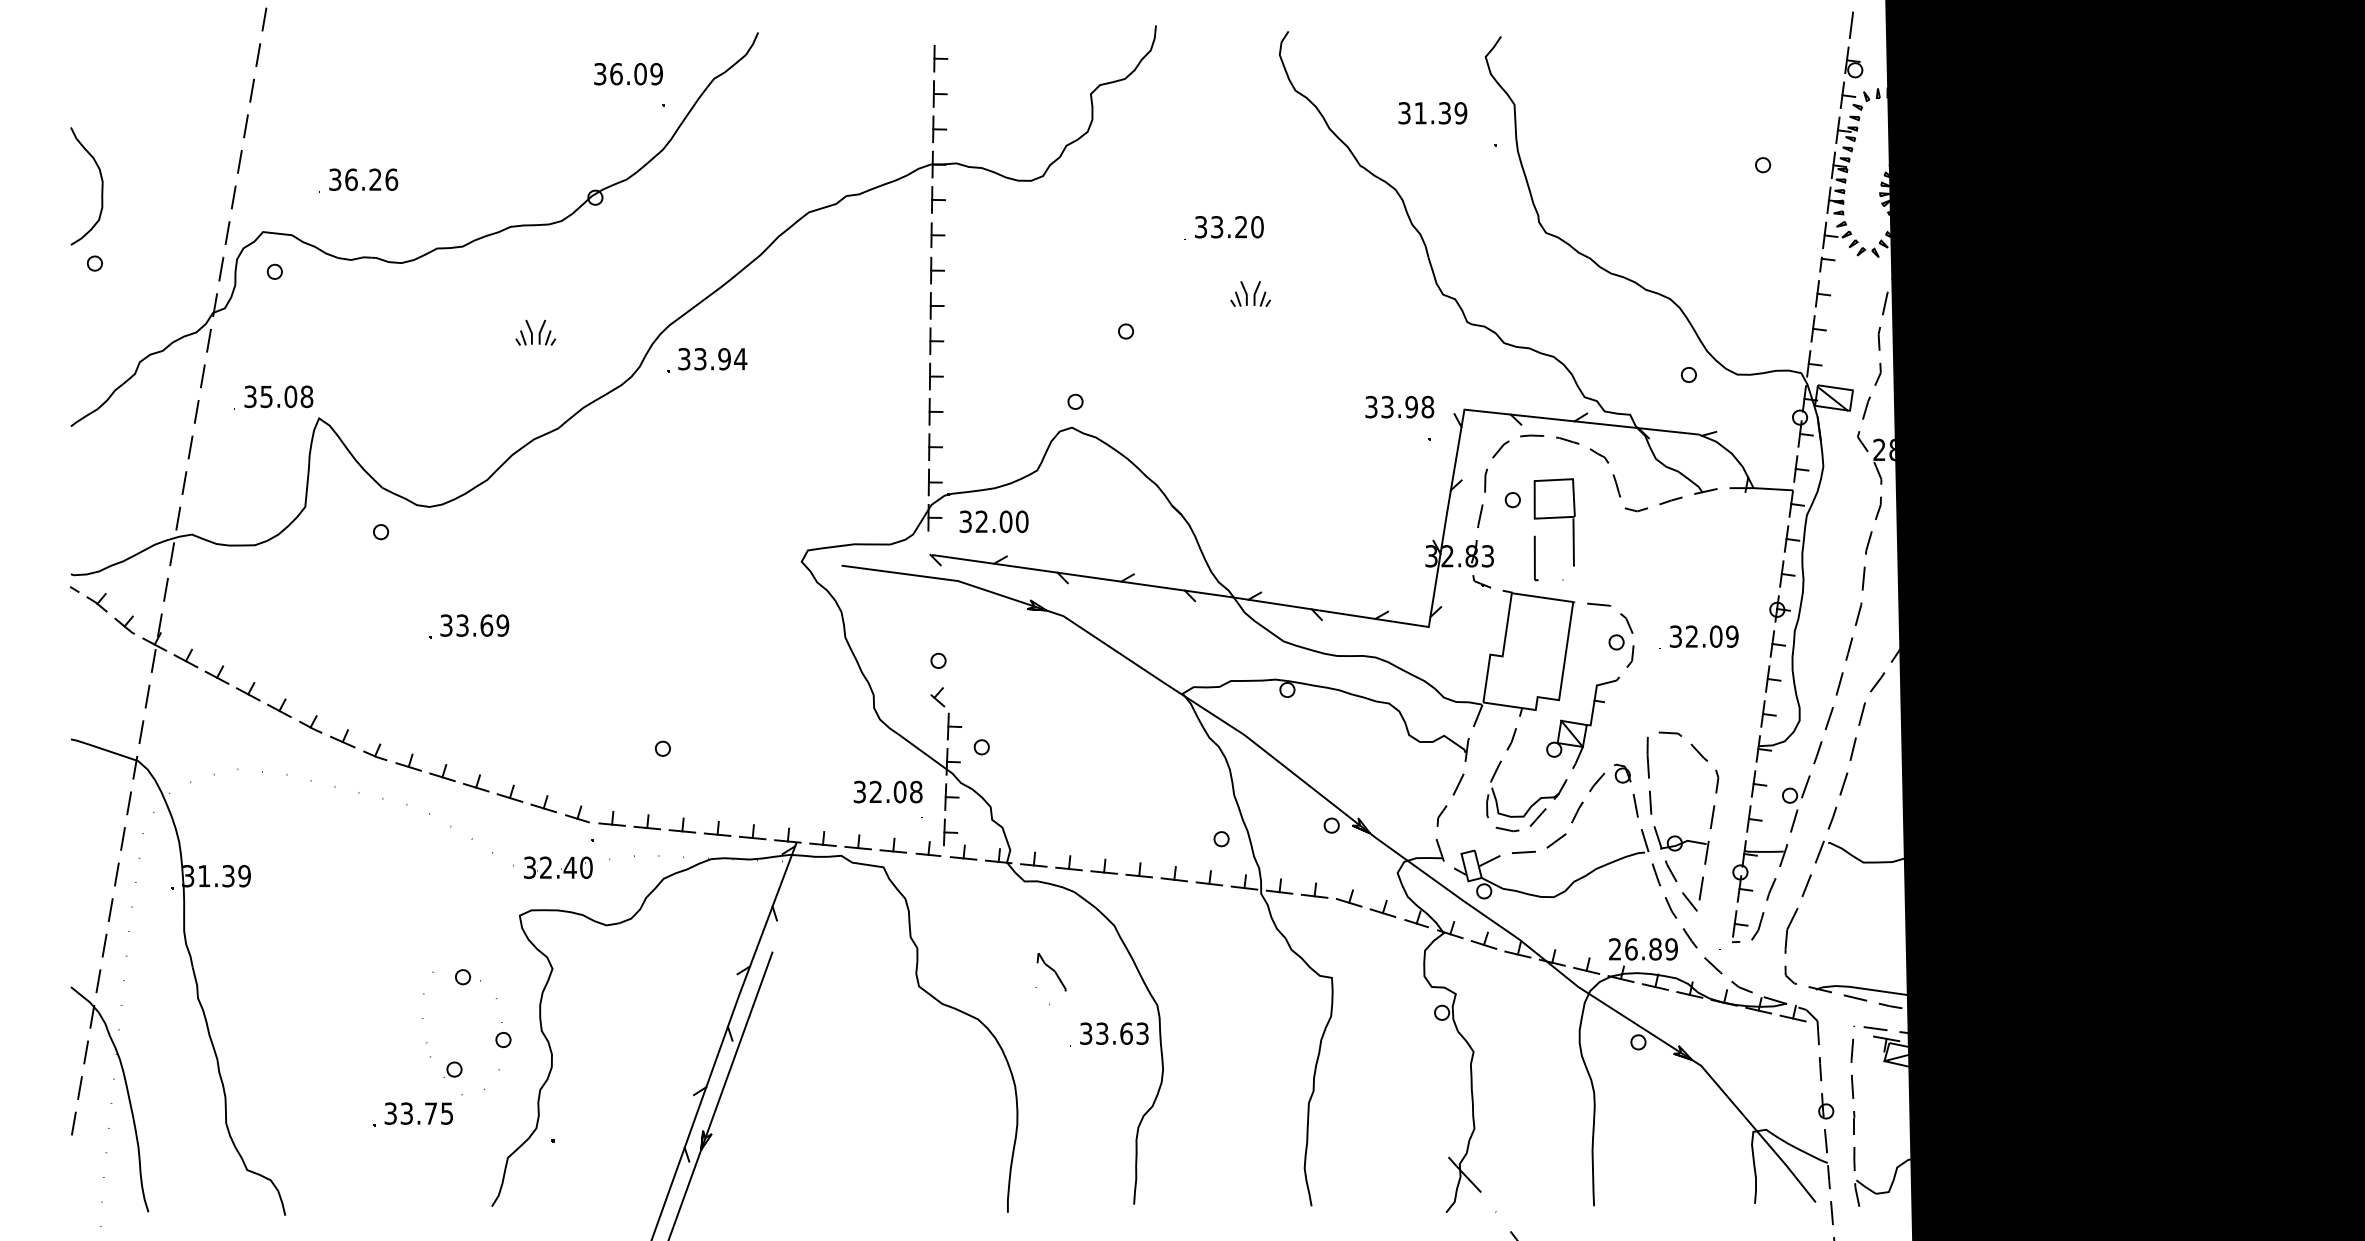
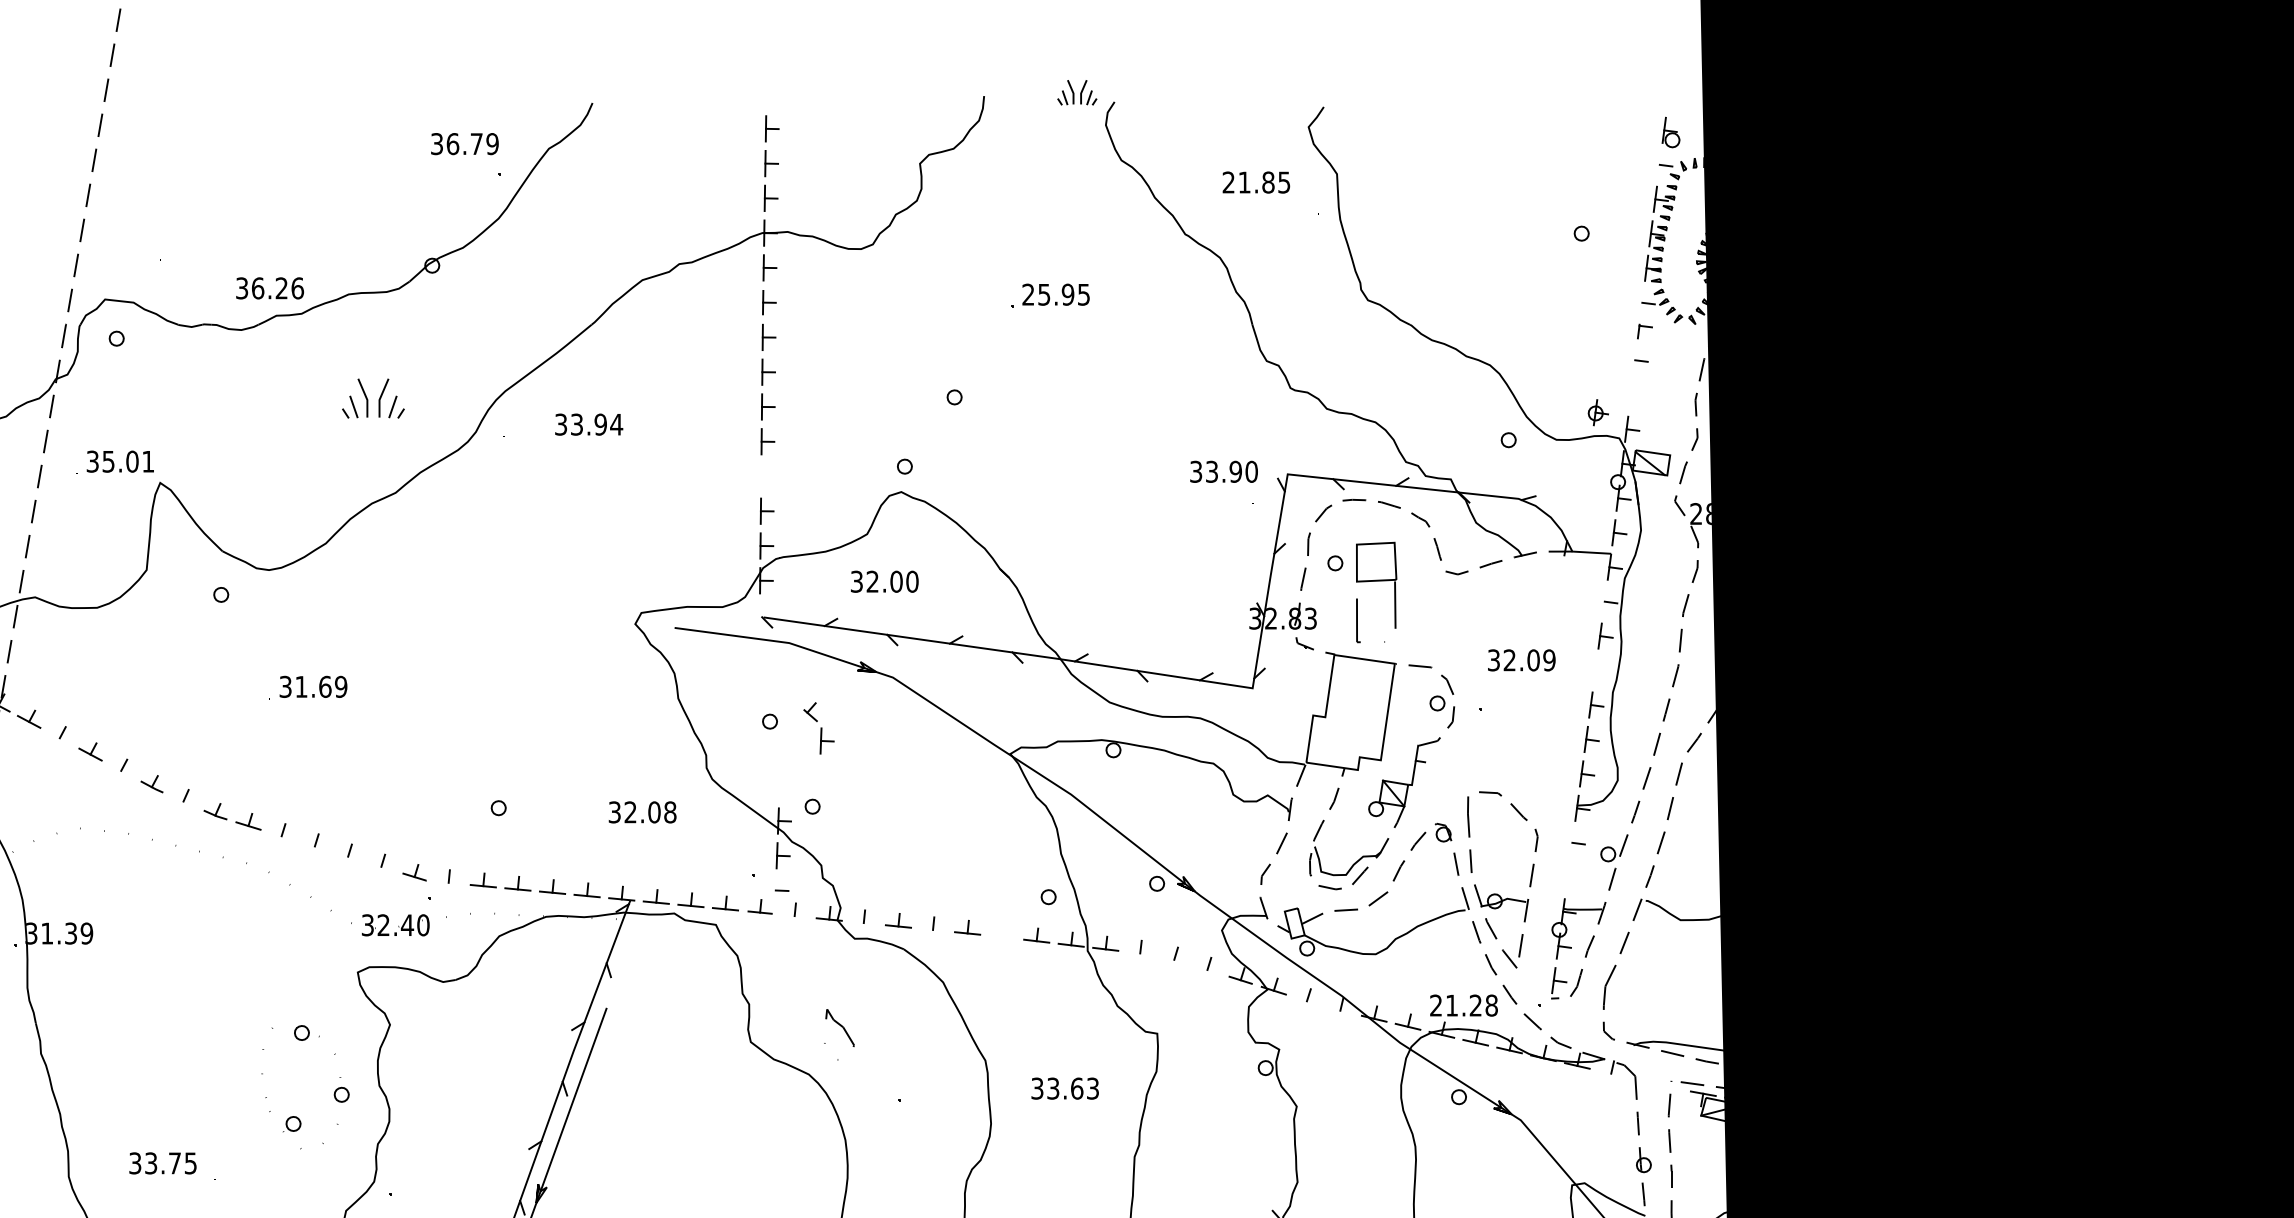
line: (1851, 25) -> (1668, 96), removed
text: (640, 73) -> (476, 143), 36.09 -> 36.79
line: (1842, 95) -> (1659, 165), removed
text: (1432, 113) -> (1256, 182), 31.39 -> 21.85
text: (363, 179) -> (269, 288), moved
text: (1229, 227) -> (1056, 295), 33.20 -> 25.95
line: (1824, 235) -> (1642, 302), removed
part: (1250, 293) -> (1077, 92), moved
line: (1817, 293) -> (1635, 359), removed
part: (1818, 328) -> (1636, 394), removed
part: (535, 332) -> (373, 398), size x1.6
text: (712, 359) -> (588, 424), moved
text: (306, 396) -> (147, 461), 35.08 -> 35.01
text: (1427, 407) -> (1251, 472), 33.98 -> 33.90
part: (935, 411) -> (767, 476), removed
text: (993, 521) -> (884, 581), moved
line: (1786, 538) -> (1604, 601), removed
part: (1779, 608) -> (1597, 412), moved
text: (462, 625) -> (301, 686), 33.69 -> 31.69
text: (1703, 636) -> (1521, 660), moved
line: (216, 677) -> (59, 737), removed
line: (279, 710) -> (121, 770), removed
part: (946, 713) -> (819, 728), moved
line: (342, 741) -> (183, 800), removed
line: (442, 777) -> (281, 836), removed
line: (1753, 783) -> (1572, 842), removed
line: (475, 787) -> (314, 846), removed
text: (887, 791) -> (642, 811), moved
line: (509, 797) -> (347, 856), removed
line: (543, 808) -> (381, 866), removed
part: (1754, 818) -> (1573, 876), removed
line: (611, 824) -> (448, 882), removed
line: (943, 832) -> (774, 890), removed
line: (963, 858) -> (794, 916), removed
line: (1033, 865) -> (863, 923), removed
line: (1103, 872) -> (932, 929), removed
part: (1173, 874) -> (1001, 931), removed
line: (1314, 895) -> (1140, 952), removed
line: (1348, 902) -> (1173, 959), removed
line: (1382, 912) -> (1207, 969), removed
line: (1483, 944) -> (1306, 1000), removed
text: (1651, 949) -> (1471, 1005), 26.89 -> 21.28
line: (1517, 954) -> (1339, 1010), removed
part: (1056, 976) -> (844, 1032), moved
line: (1792, 1018) -> (1610, 1073), removed
text: (1114, 1033) -> (1065, 1088), moved
text: (418, 1113) -> (162, 1163), moved

